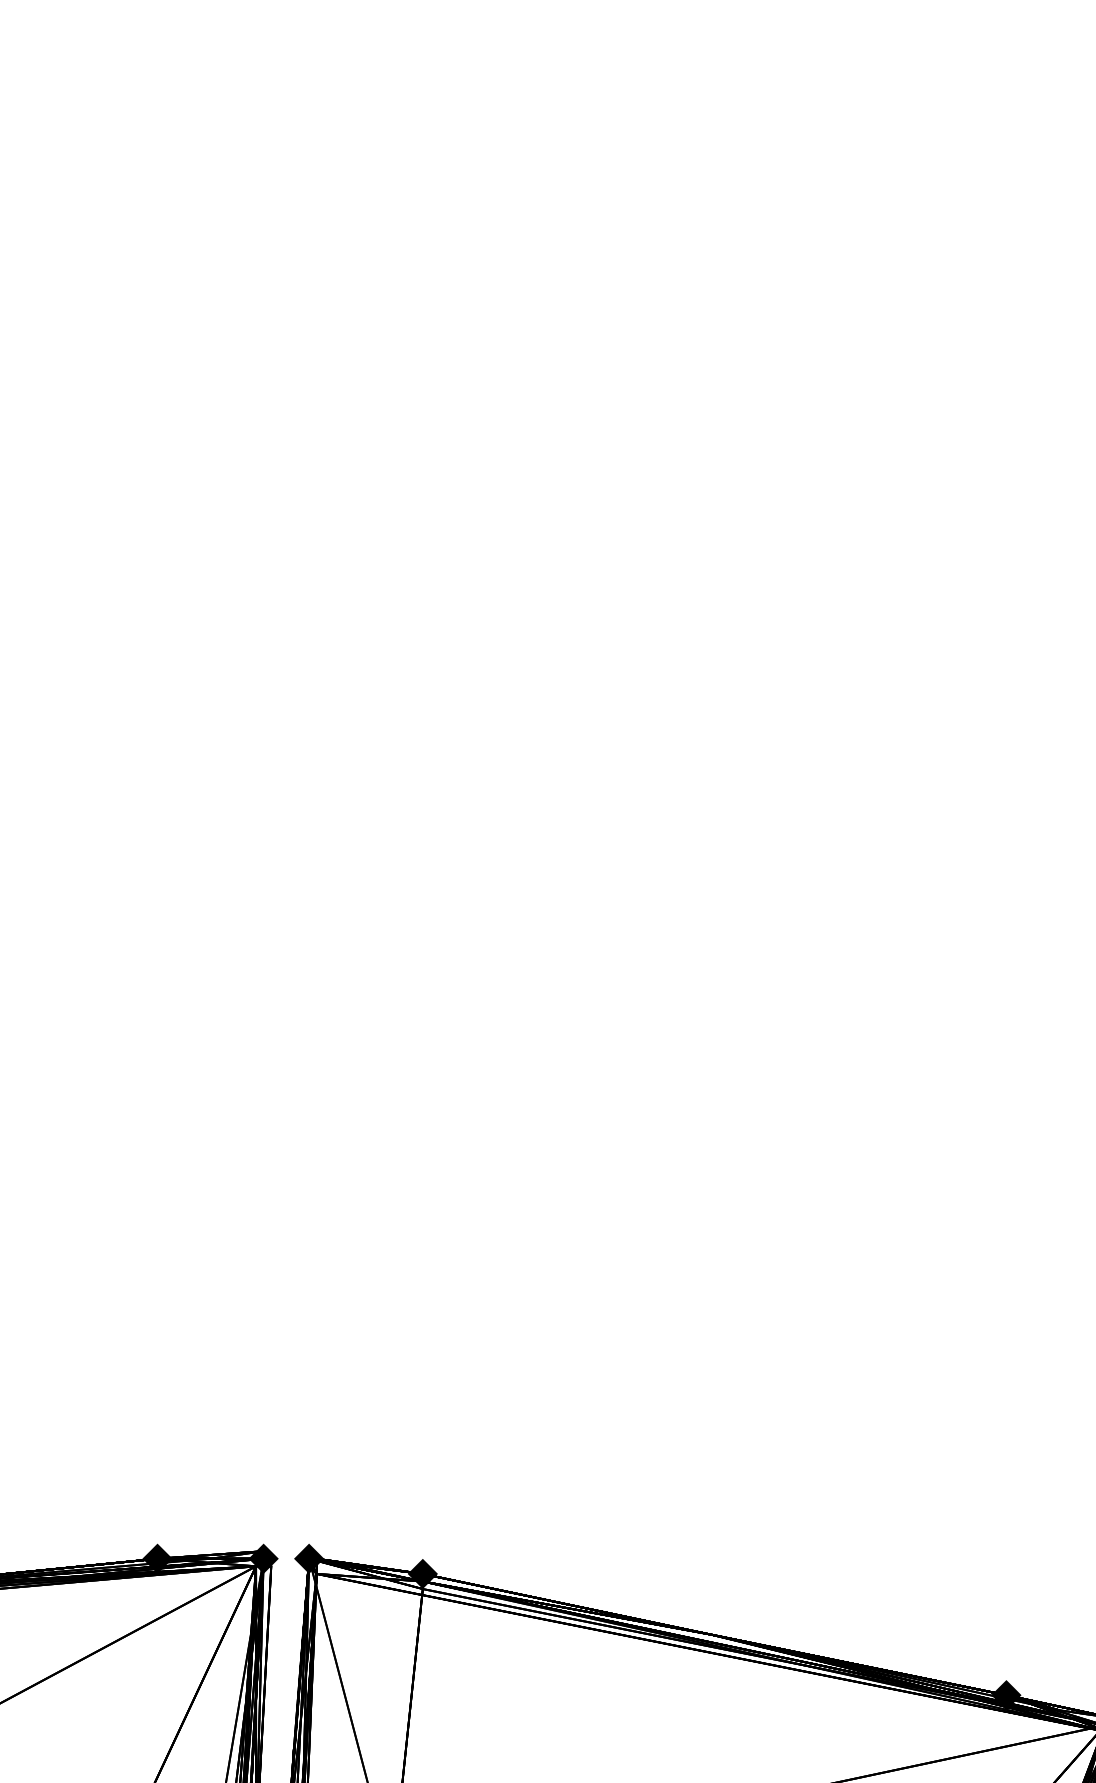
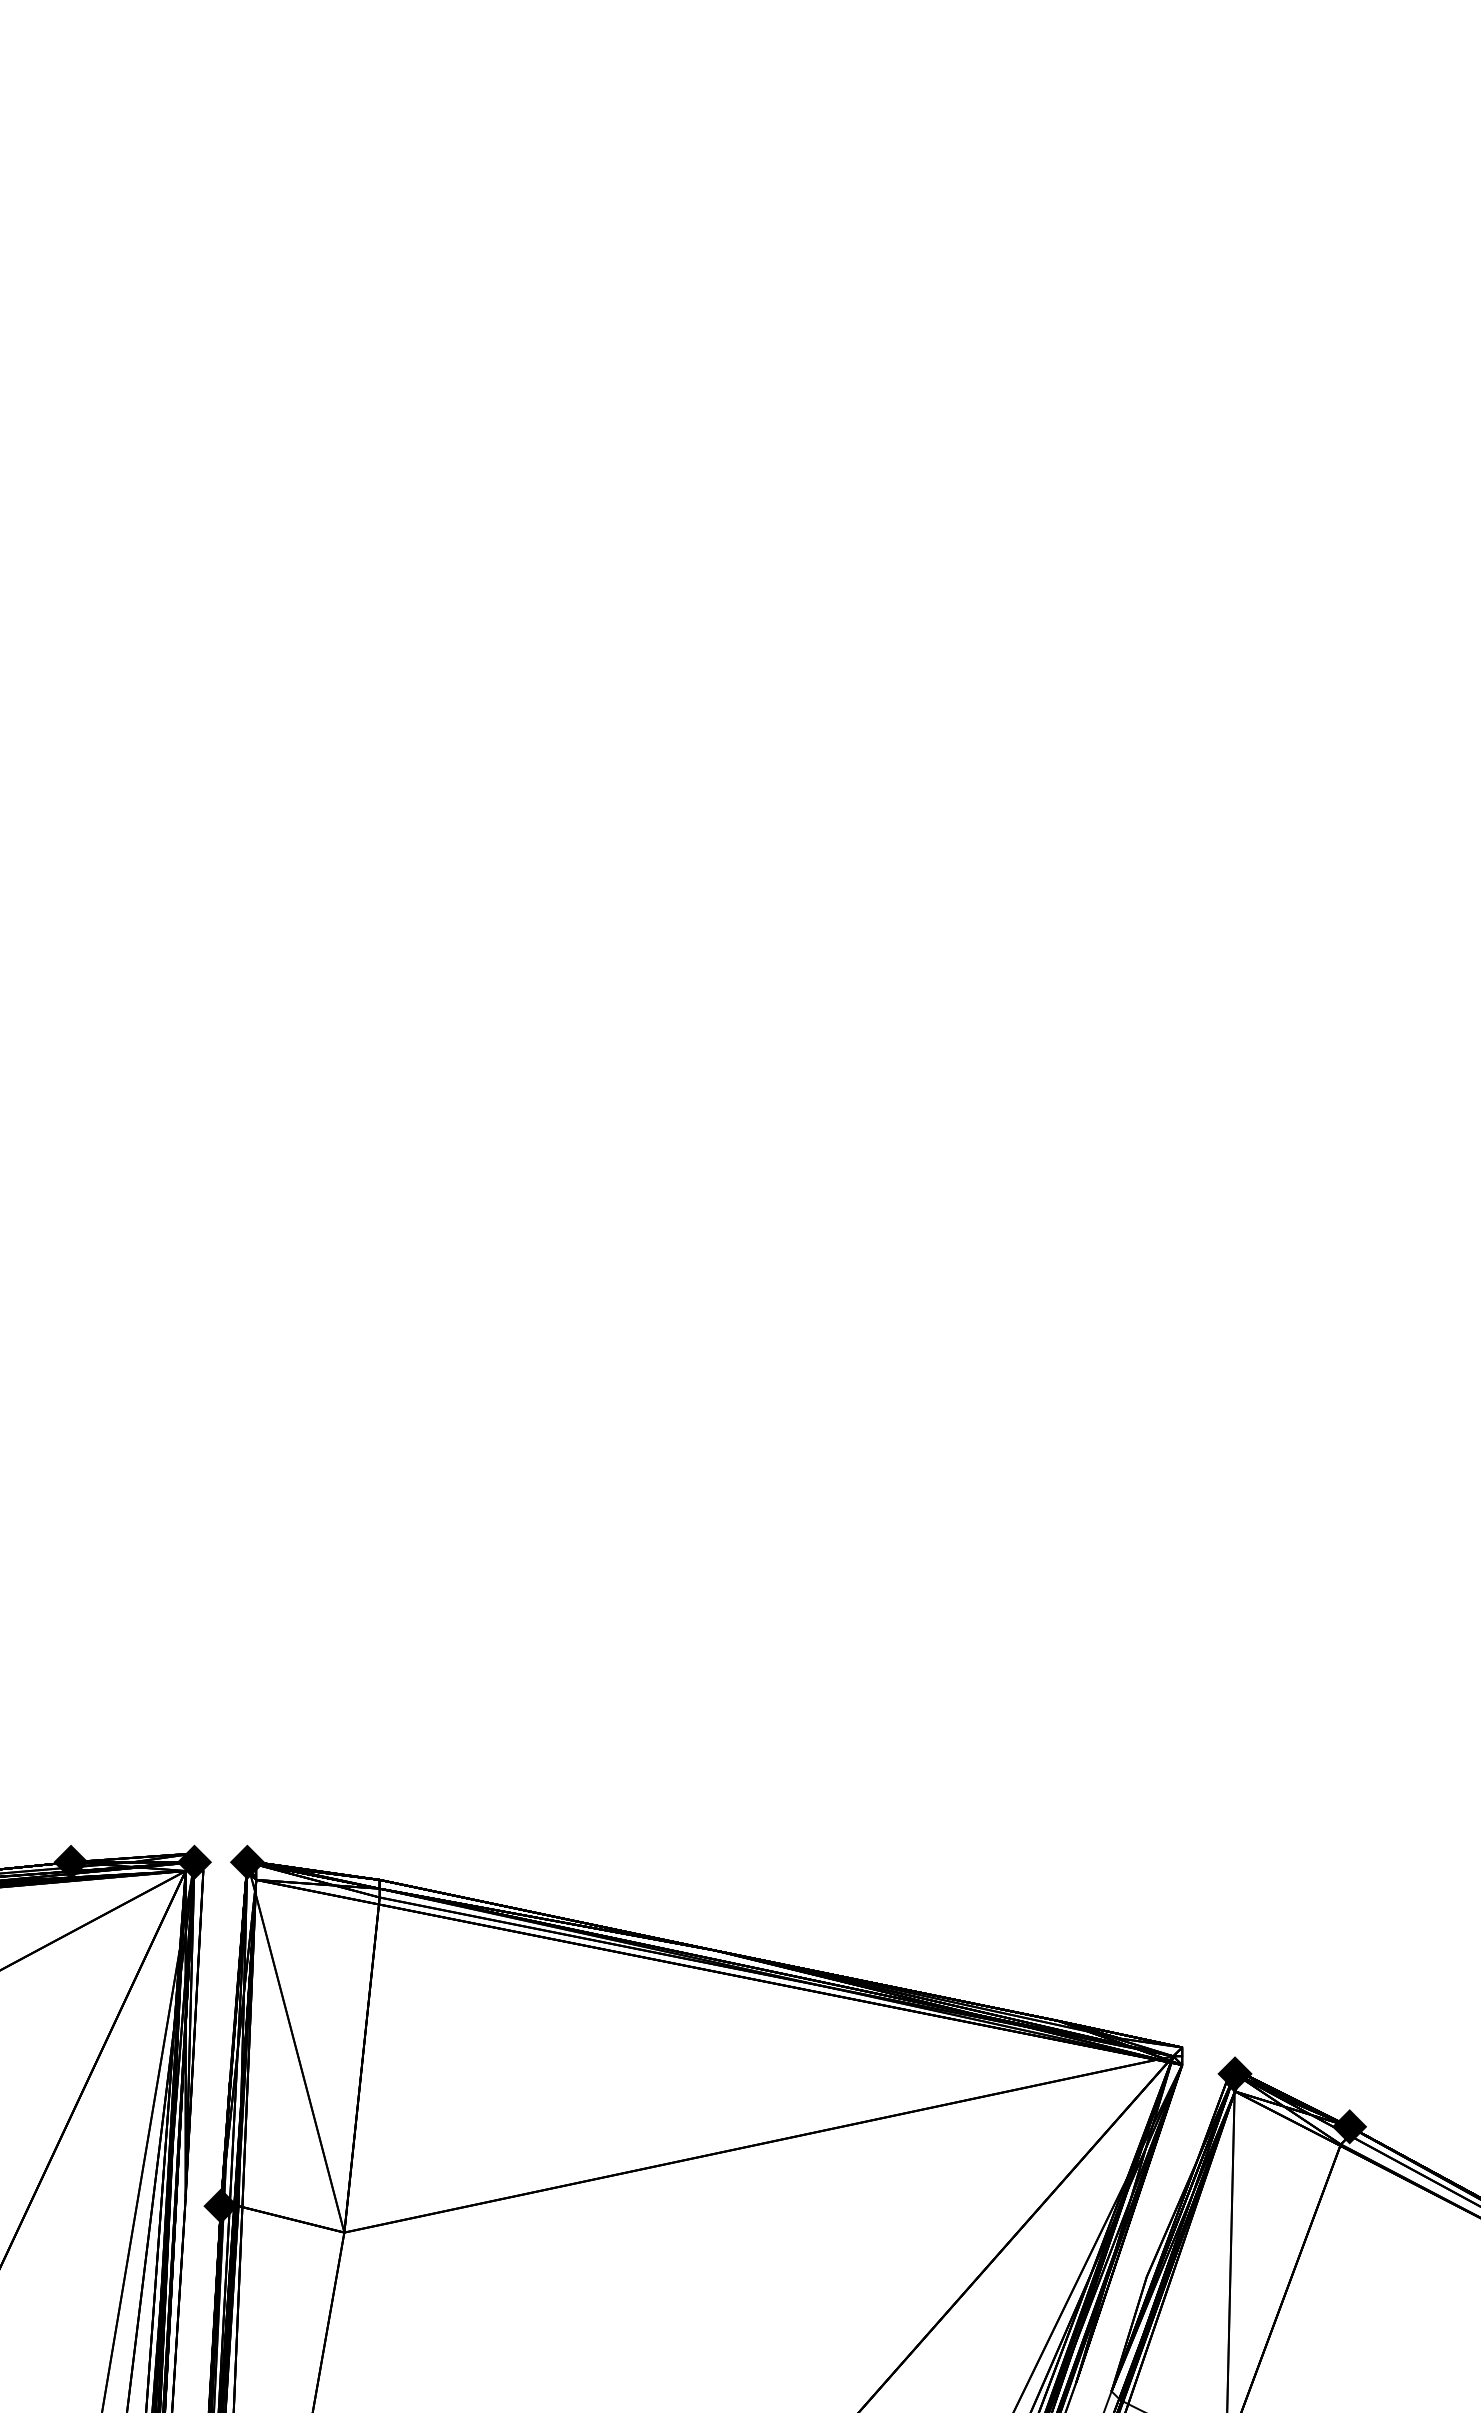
fill: (422, 1573) -> (379, 1879), removed
fill: (1006, 1694) -> (1058, 2020), removed

